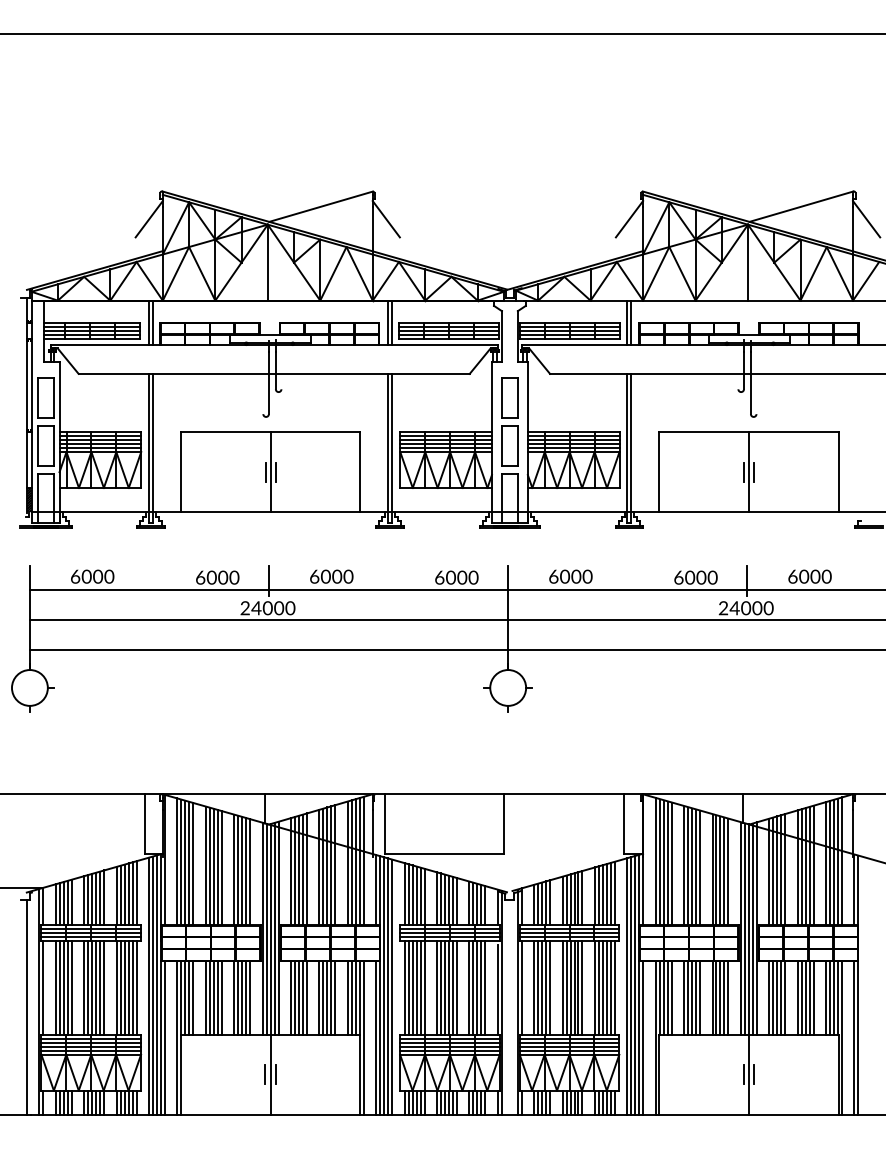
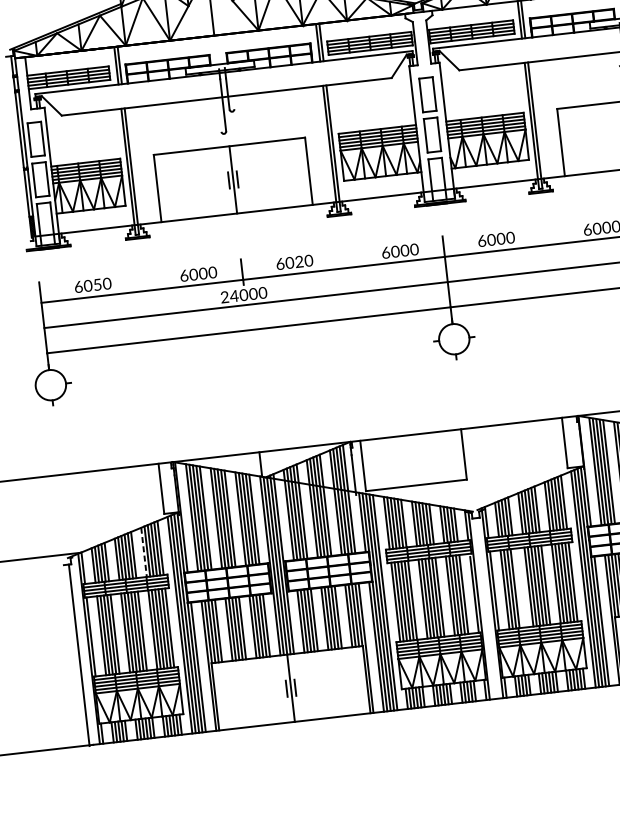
text: (98, 576) -> (98, 284), 6000 -> 6050
text: (337, 576) -> (299, 261), 6000 -> 6020
line: (116, 896) -> (143, 552), solid -> dashed
line: (550, 987) -> (518, 587), removed

